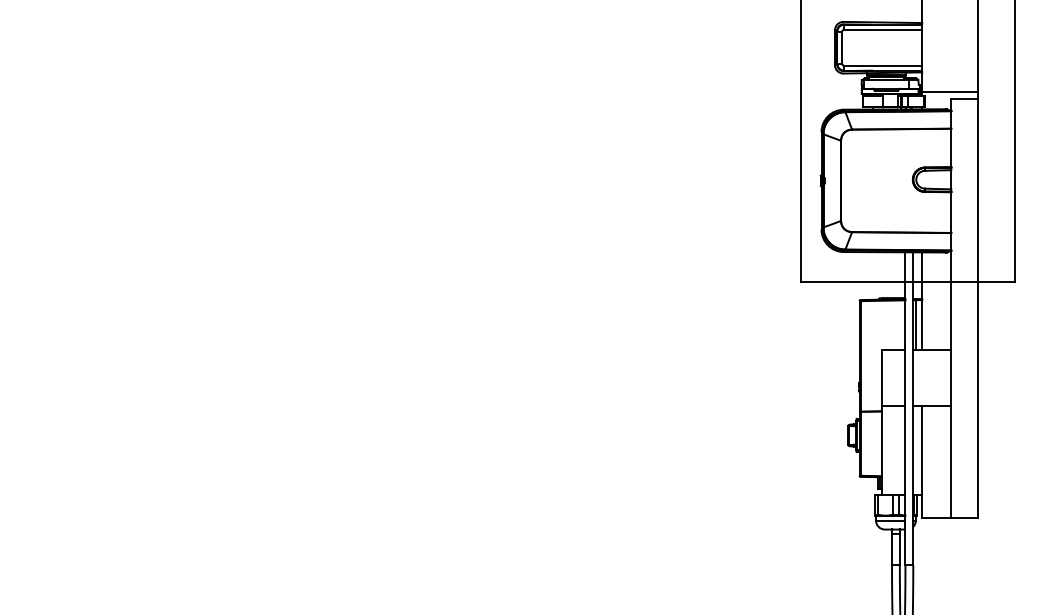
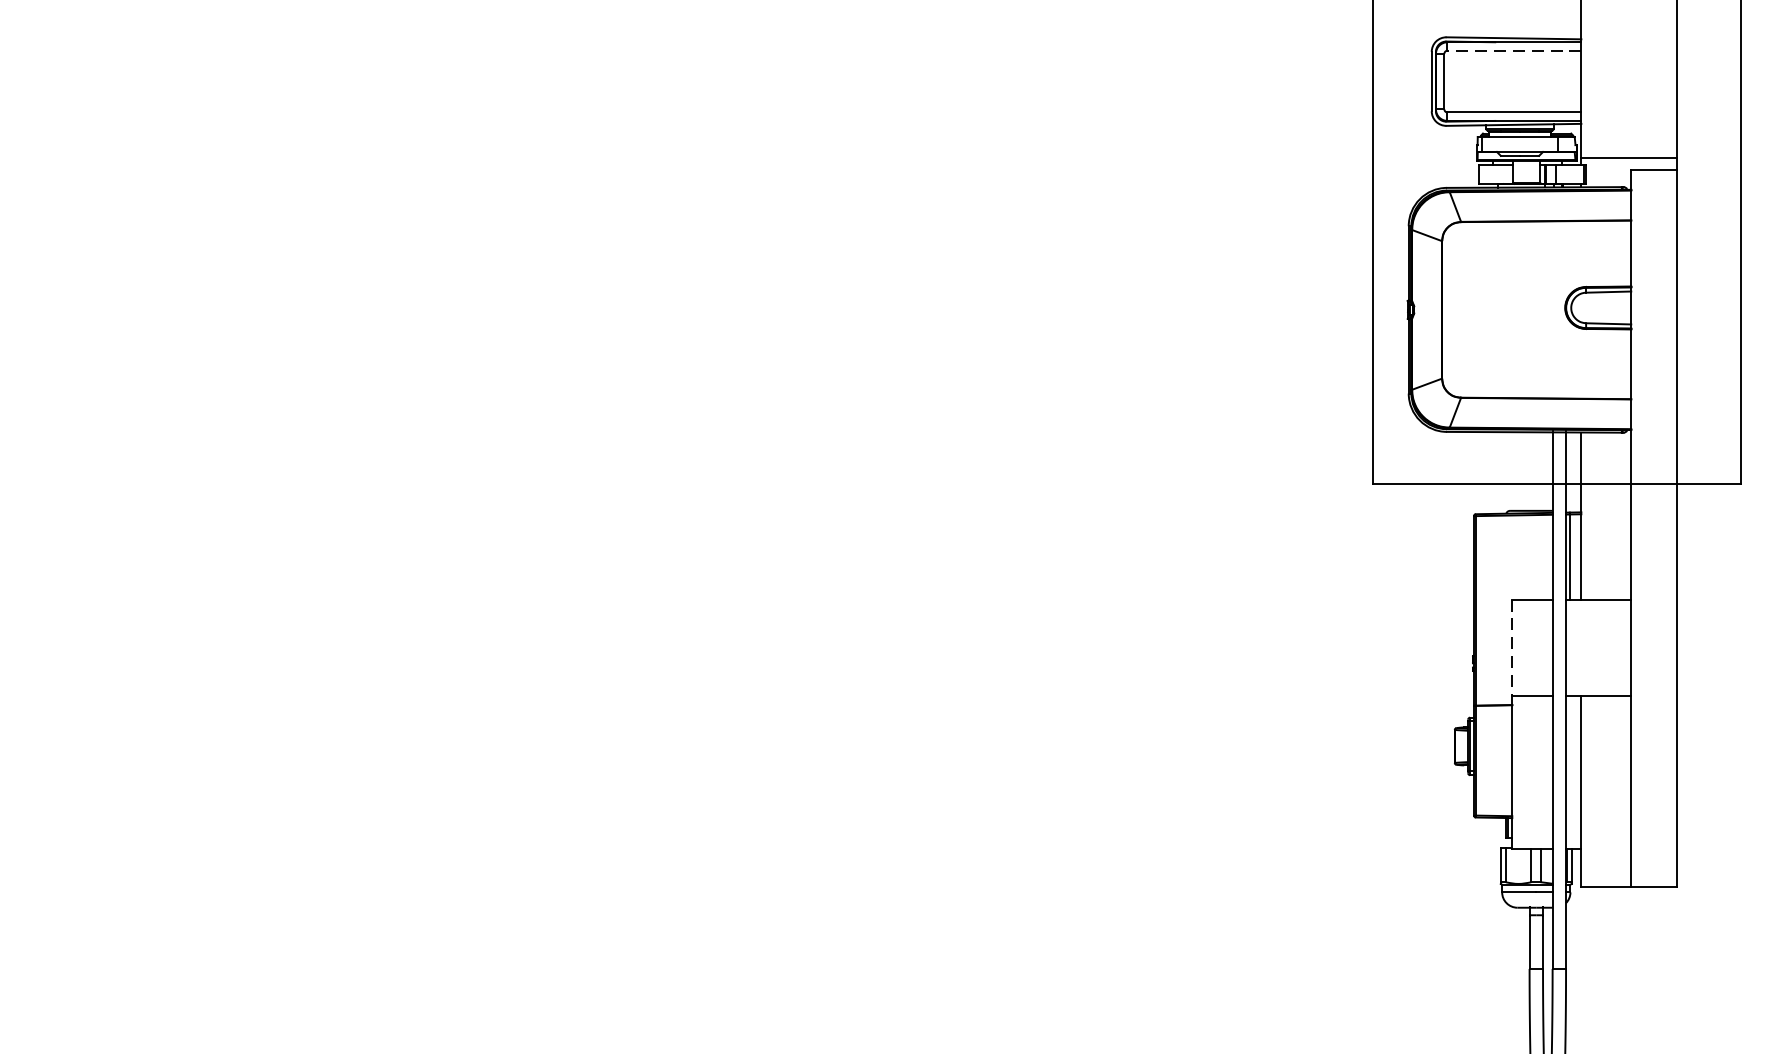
line: (882, 29) -> (1513, 50), solid -> dashed
line: (881, 377) -> (1511, 647), solid -> dashed

